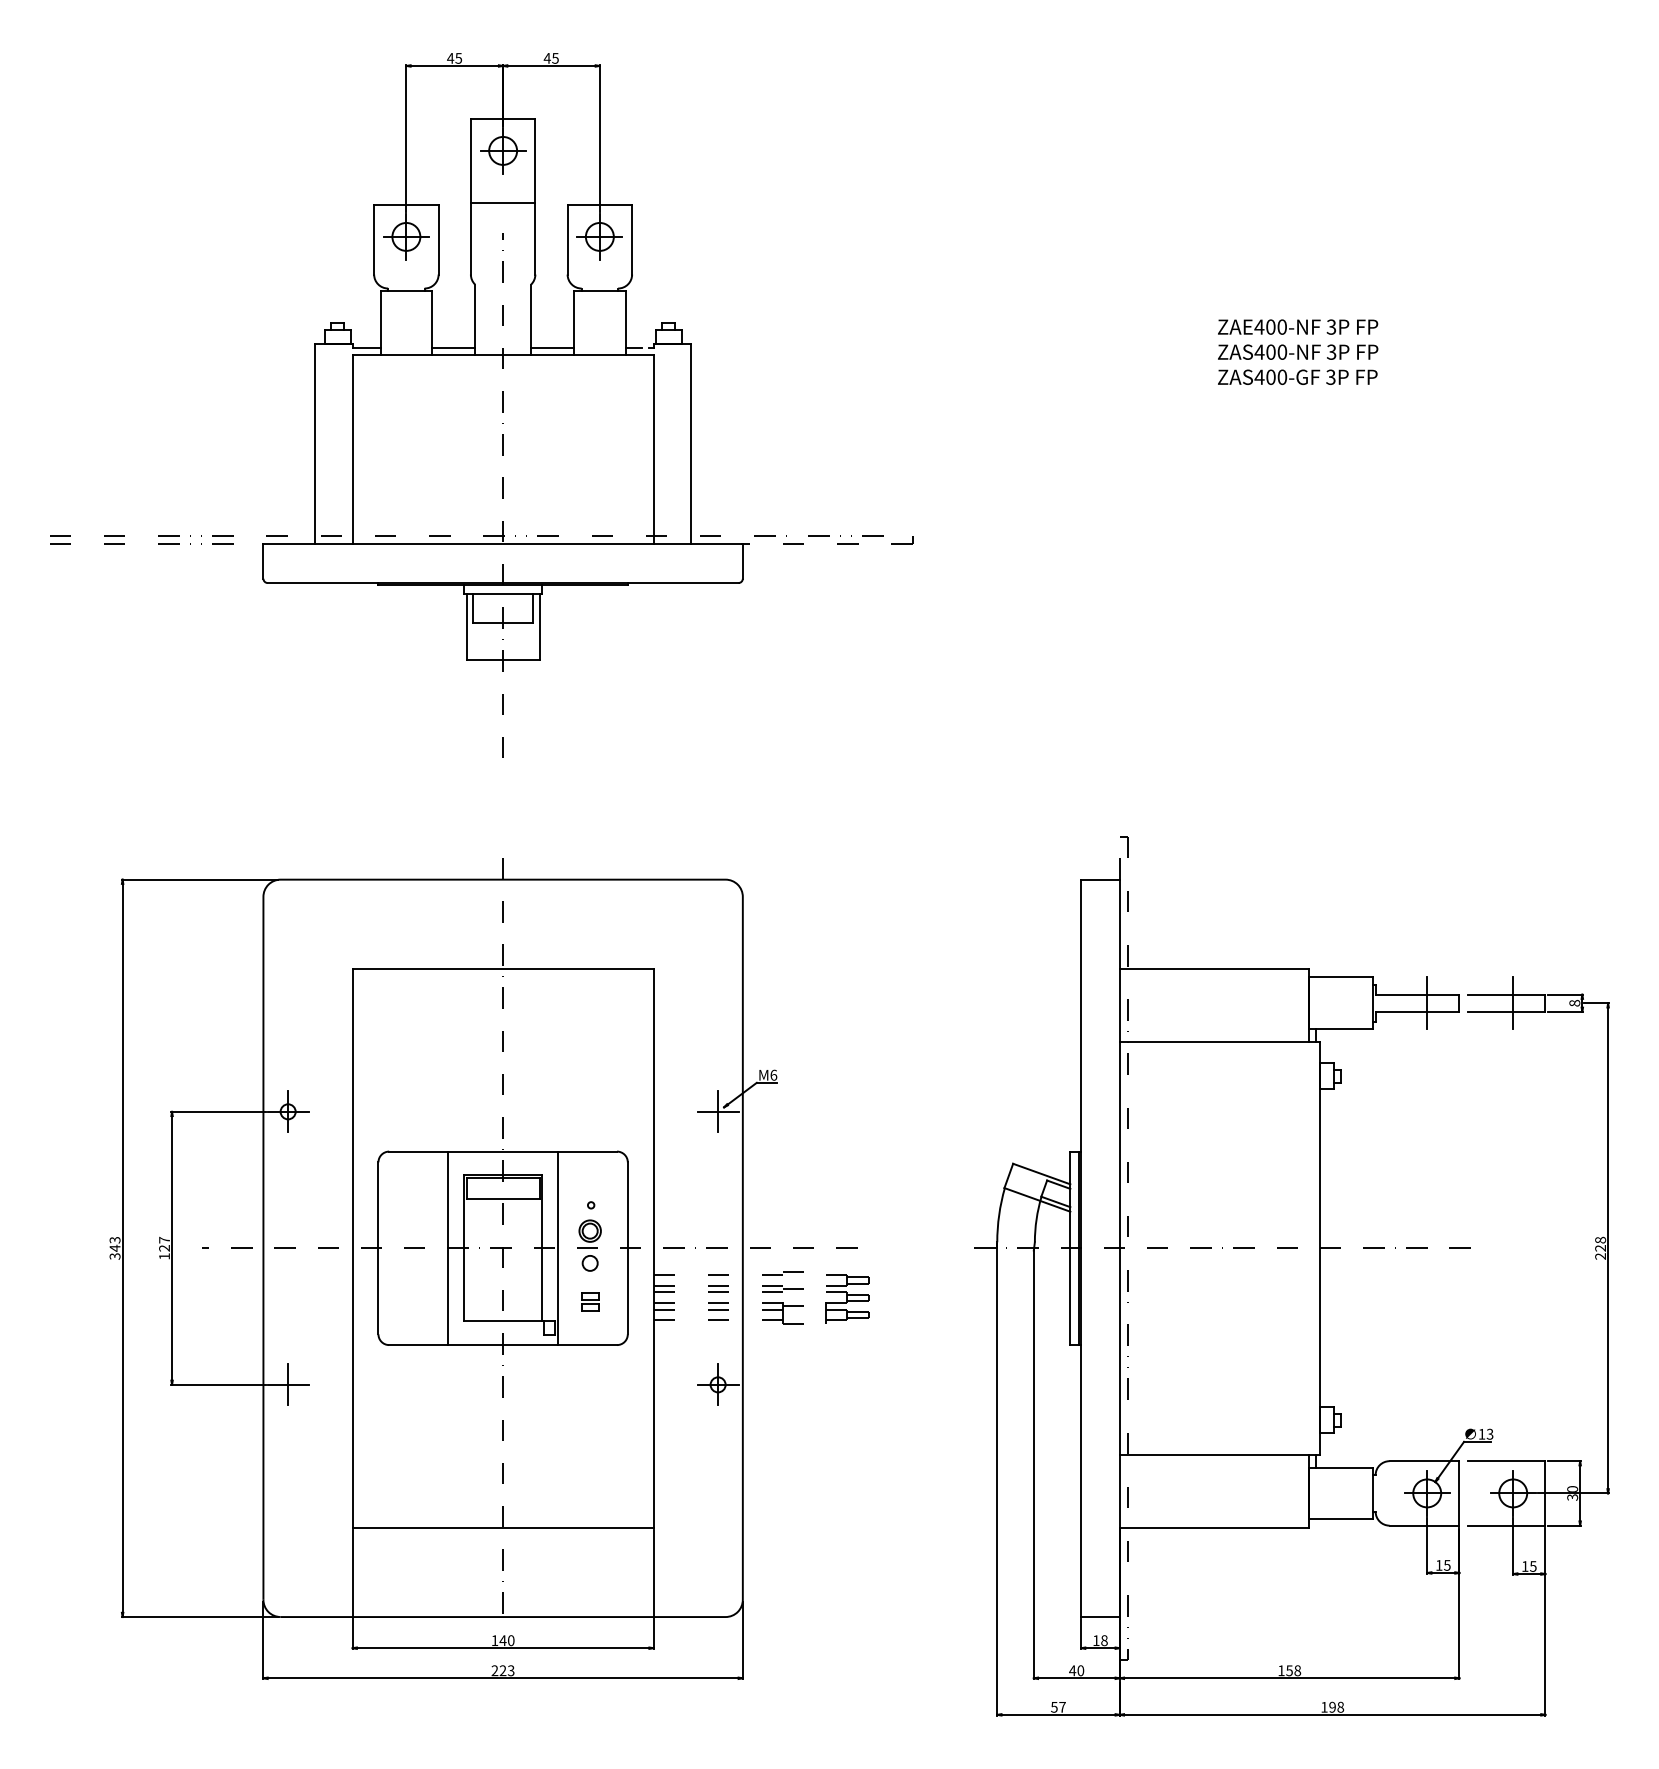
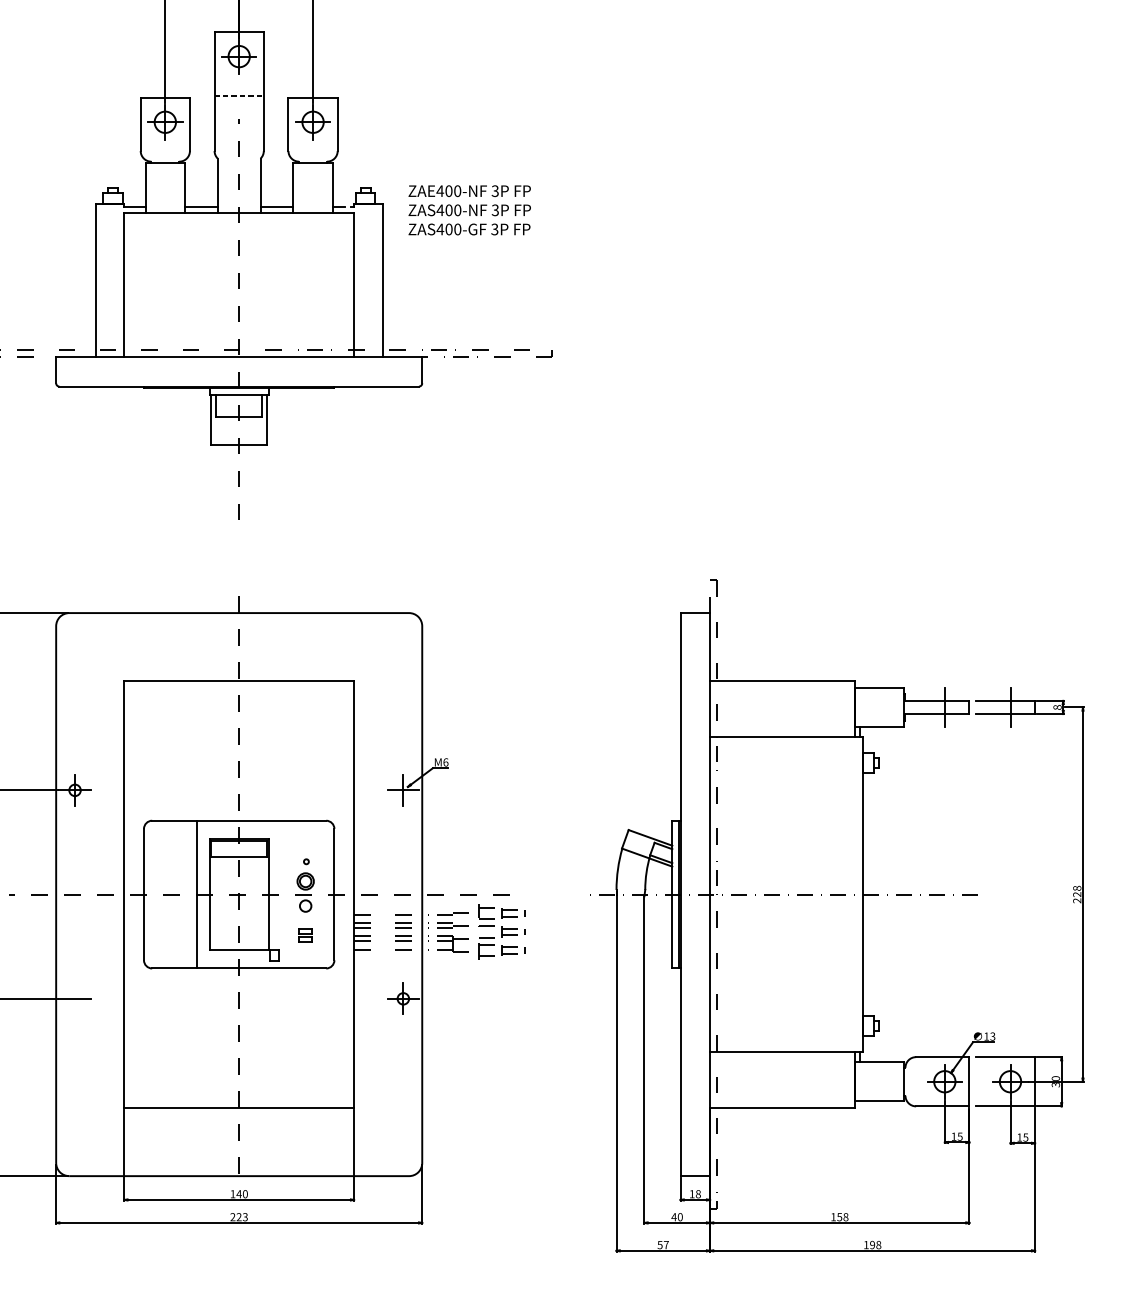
line: (503, 202) -> (239, 96), solid -> dashed
text: (1298, 351) -> (470, 209), moved
line: (557, 1248) -> (280, 894), removed
part: (847, 1298) -> (502, 932), size x1.4
line: (288, 1384) -> (75, 998), removed

